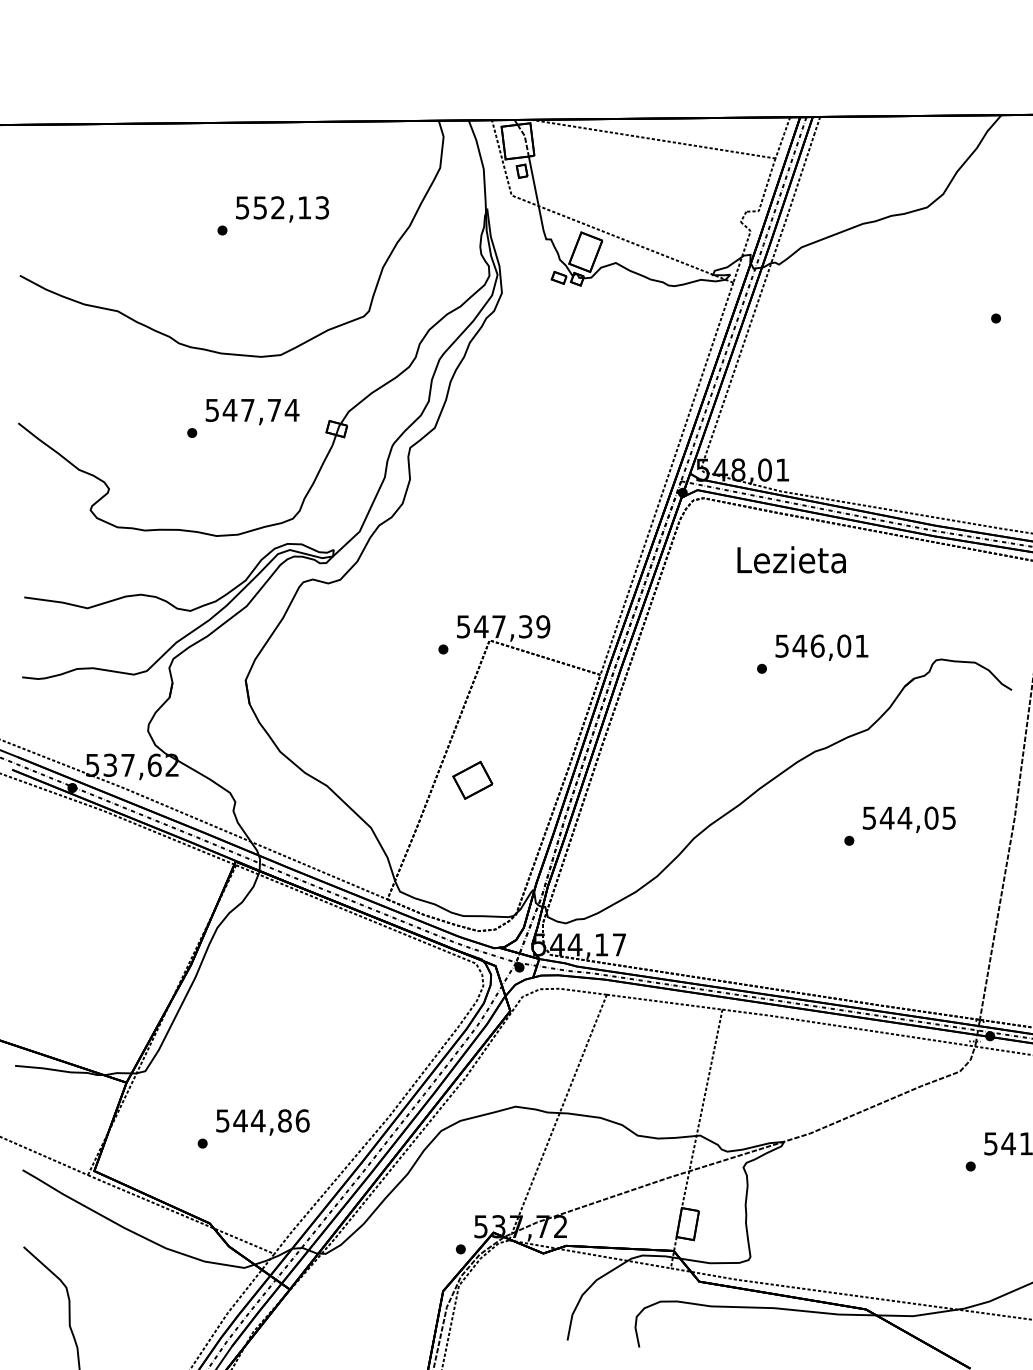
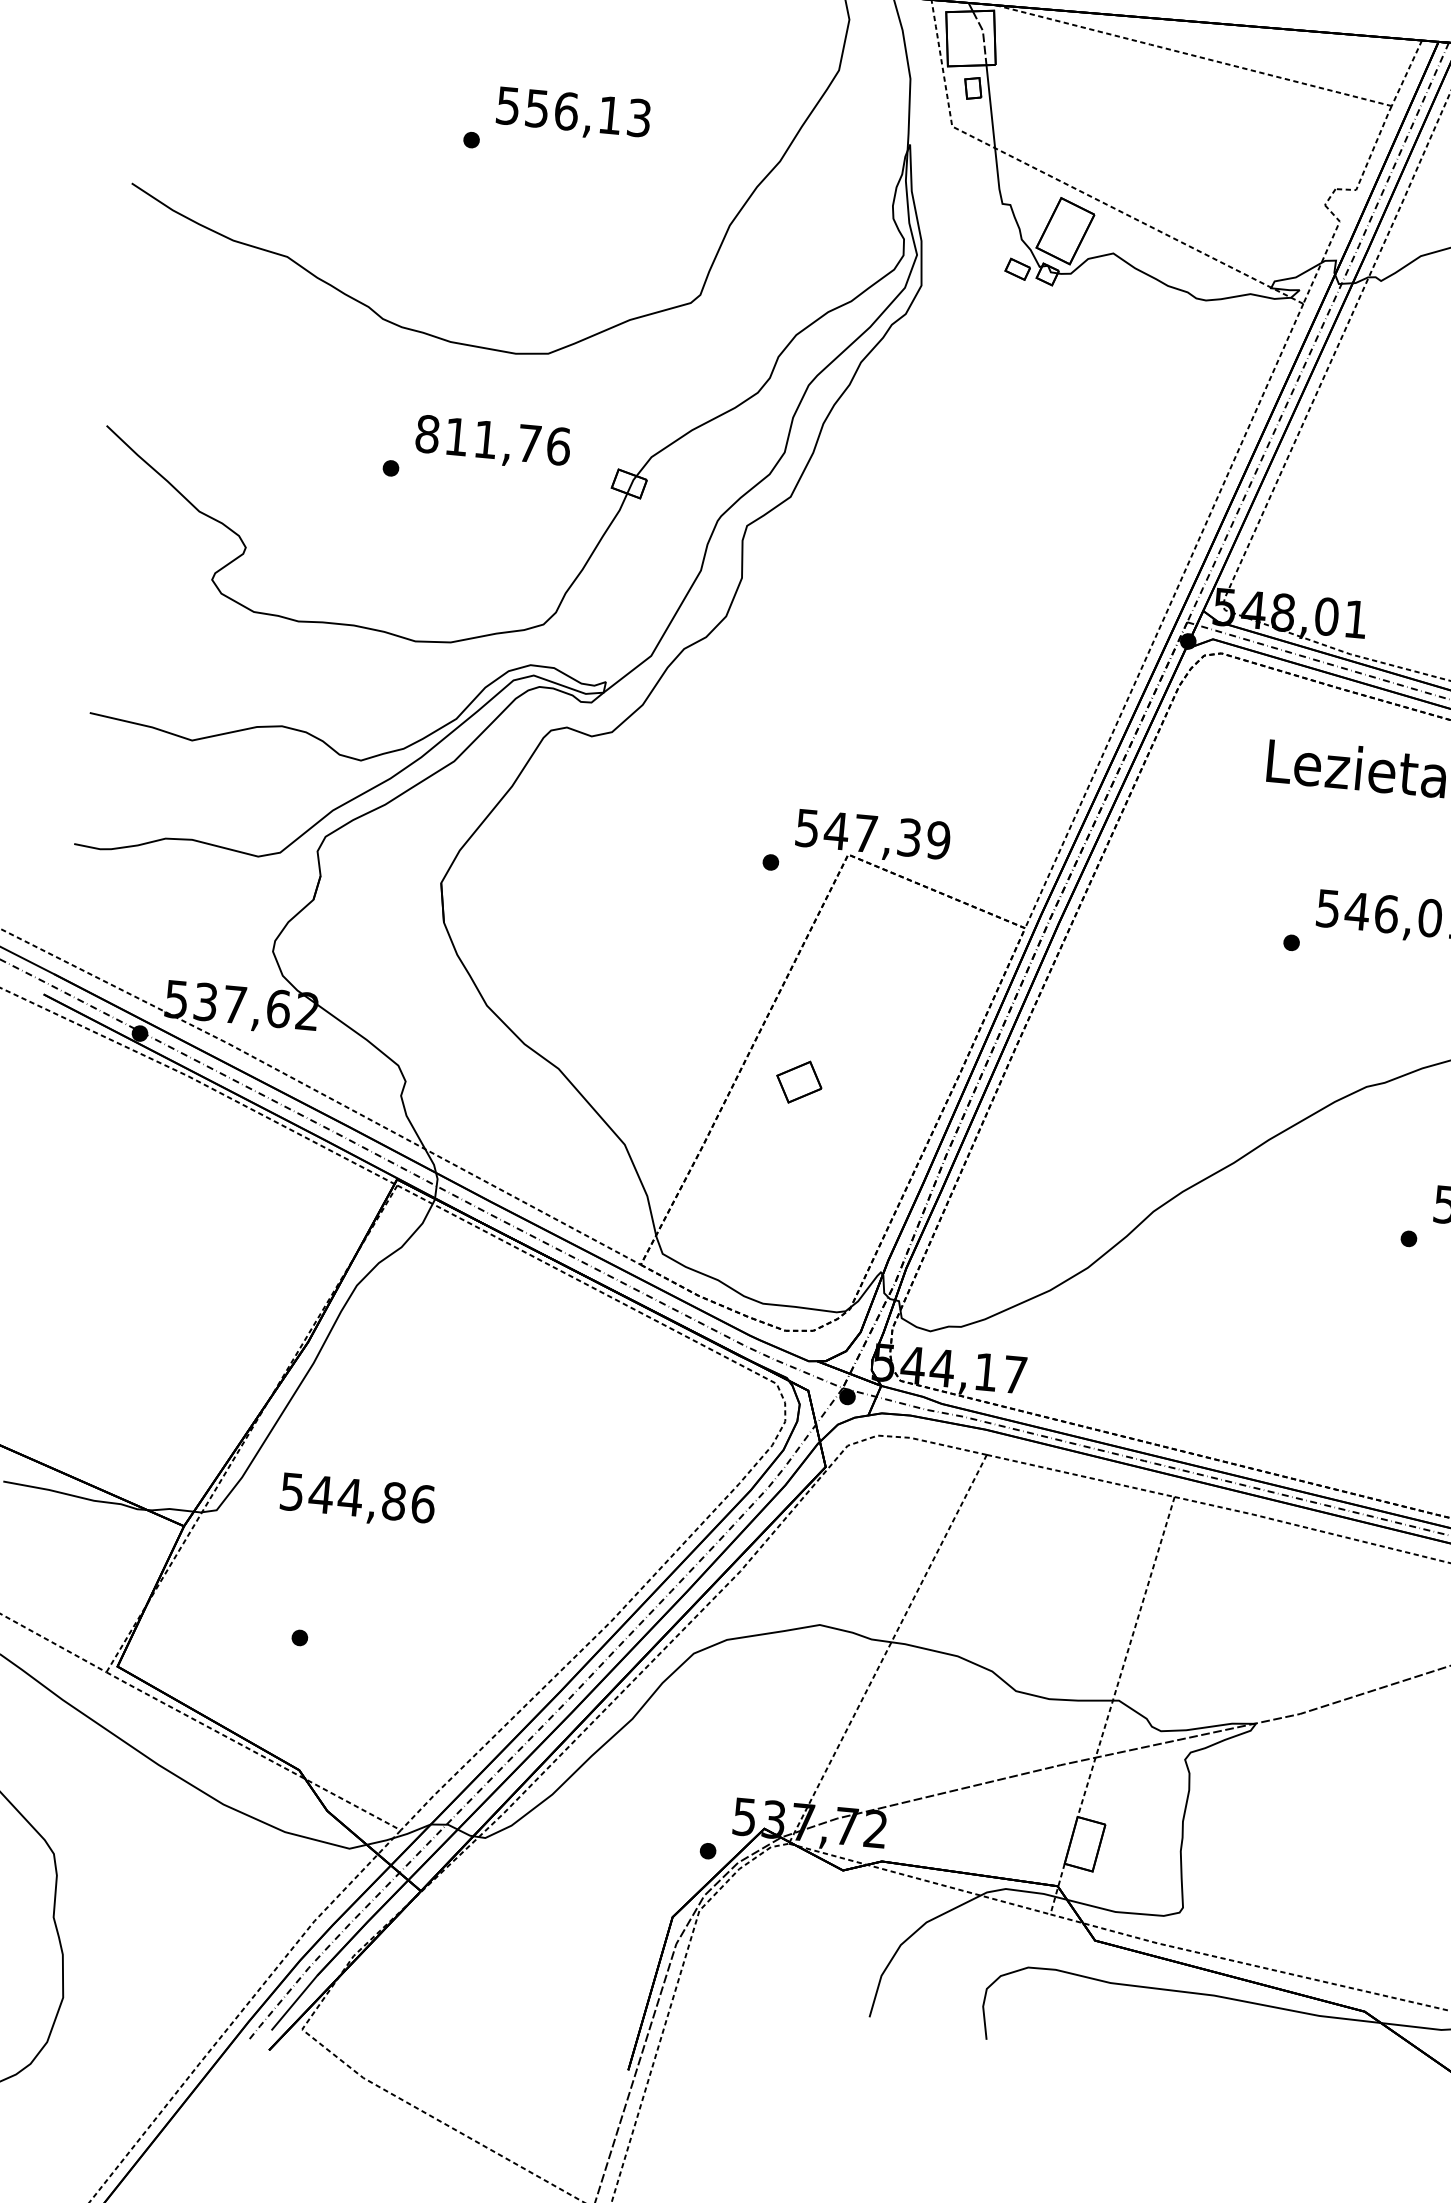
text: (278, 207) -> (567, 110), 552,13 -> 556,13
text: (252, 409) -> (493, 438), 547,74 -> 811,76
part: (472, 780) -> (798, 1082), size x0.7
text: (262, 1122) -> (357, 1500), moved

